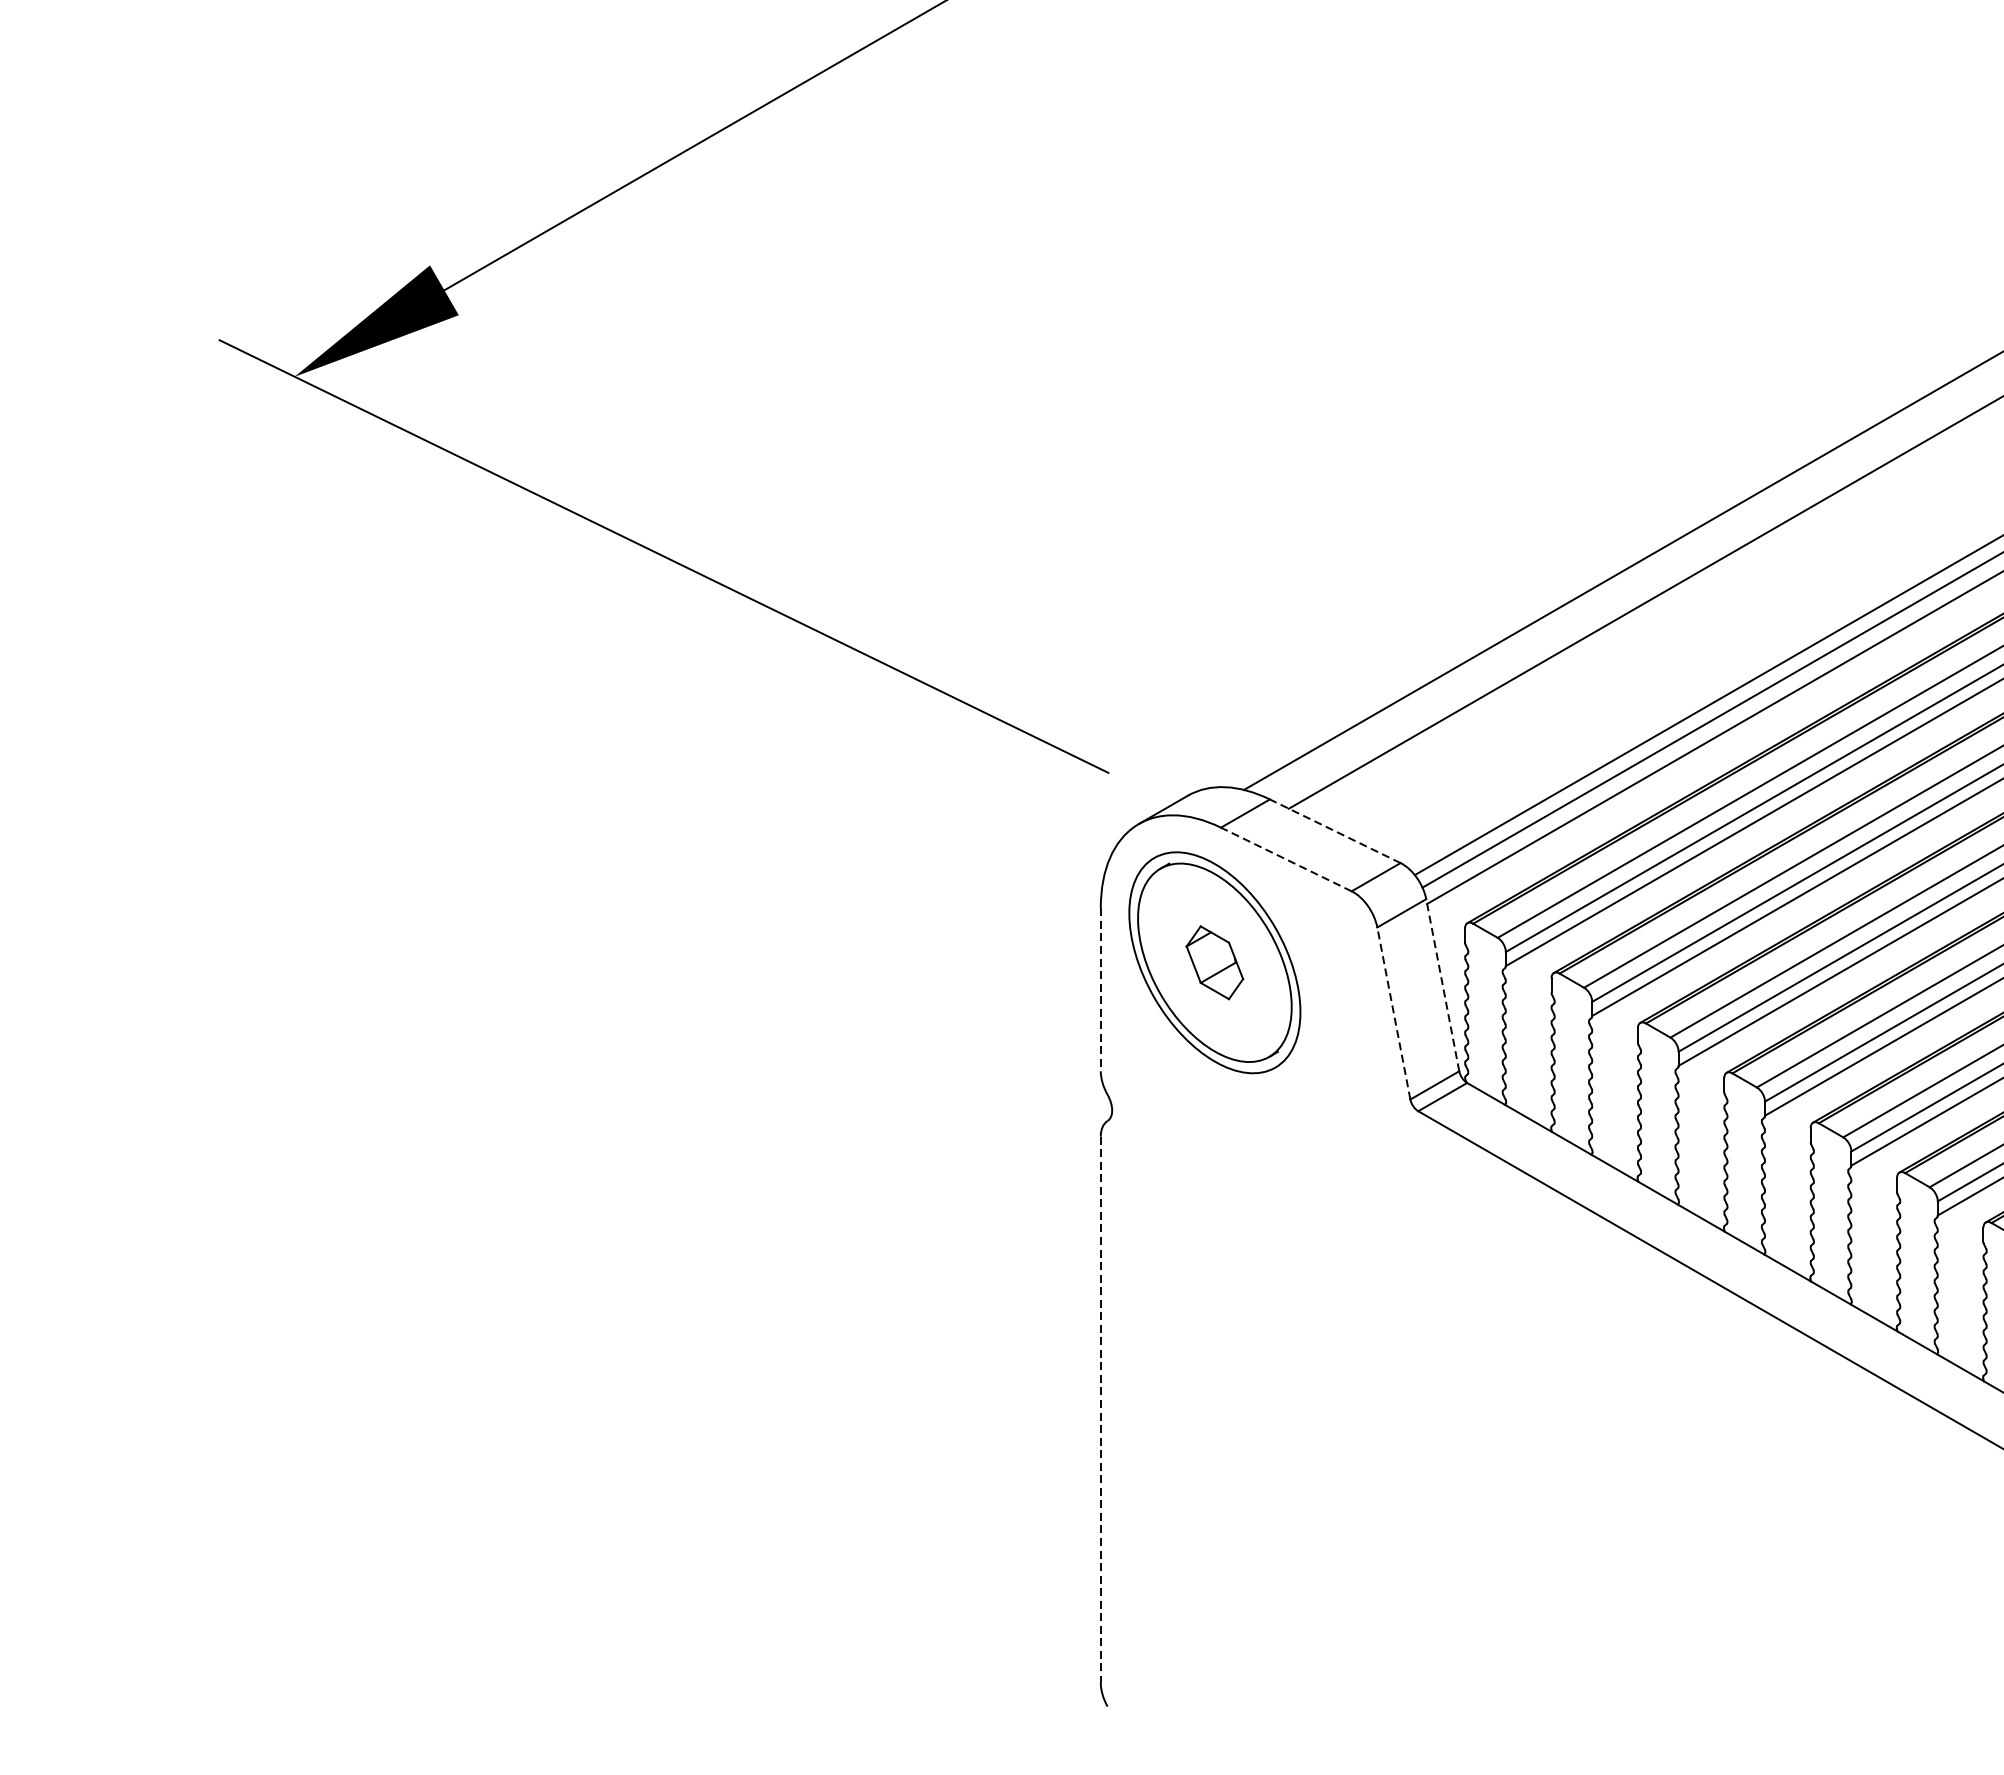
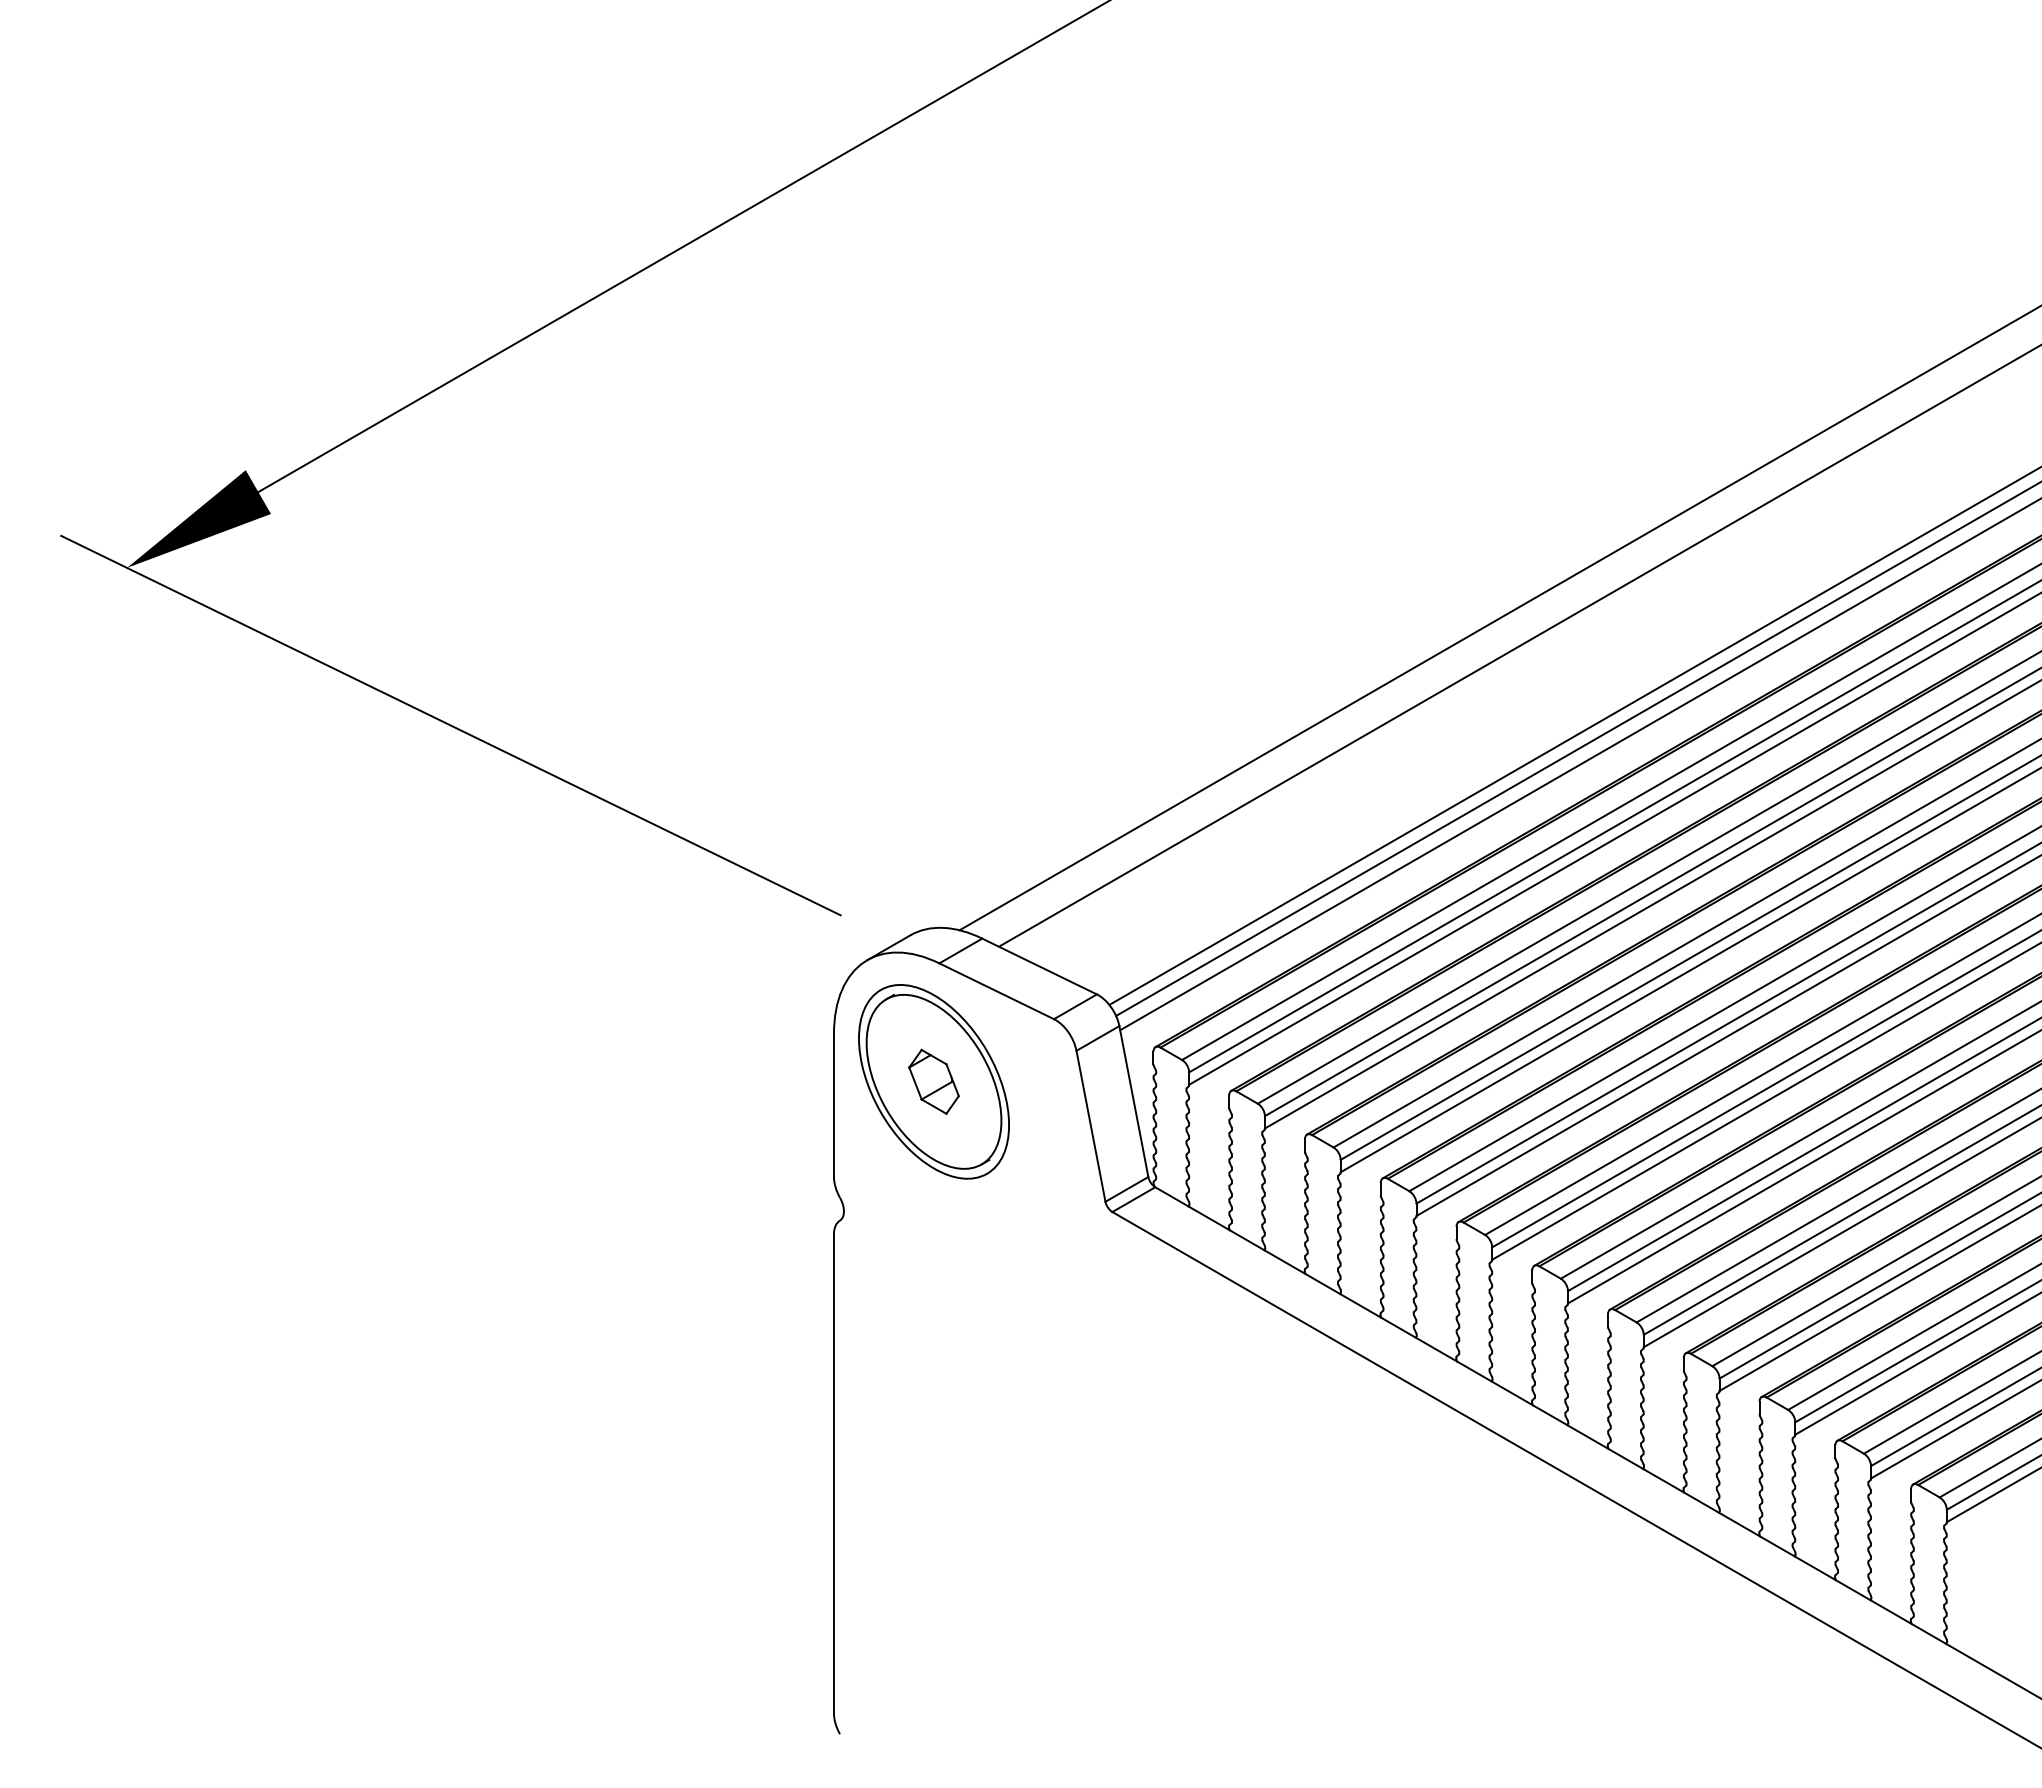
line: (1335, 831) -> (1039, 966), dashed -> solid
line: (1286, 859) -> (996, 991), dashed -> solid
line: (1442, 985) -> (1133, 1101), dashed -> solid
line: (1100, 990) -> (833, 1106), dashed -> solid
line: (1393, 1013) -> (1090, 1126), dashed -> solid
line: (1100, 1409) -> (833, 1473), dashed -> solid

